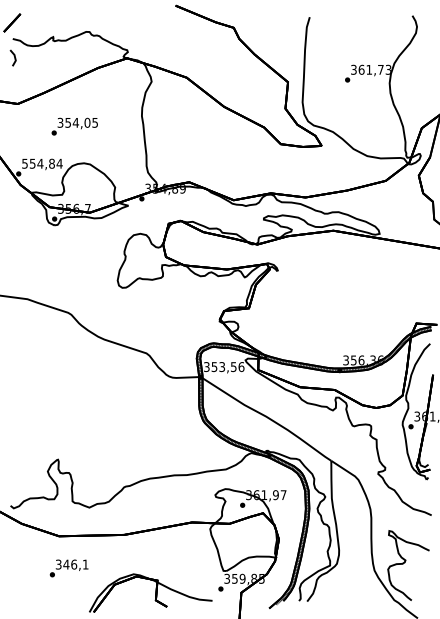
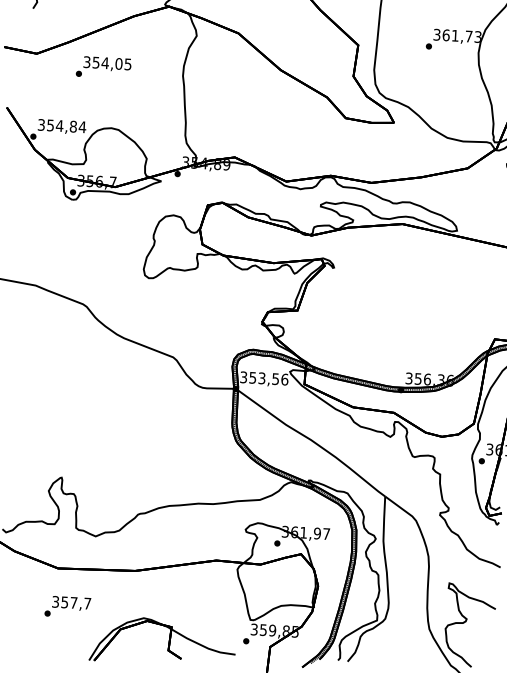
text: (74, 126) -> (103, 67), moved
text: (24, 162) -> (40, 123), 554,84 -> 354,84
text: (75, 564) -> (75, 602), 346,1 -> 357,7

